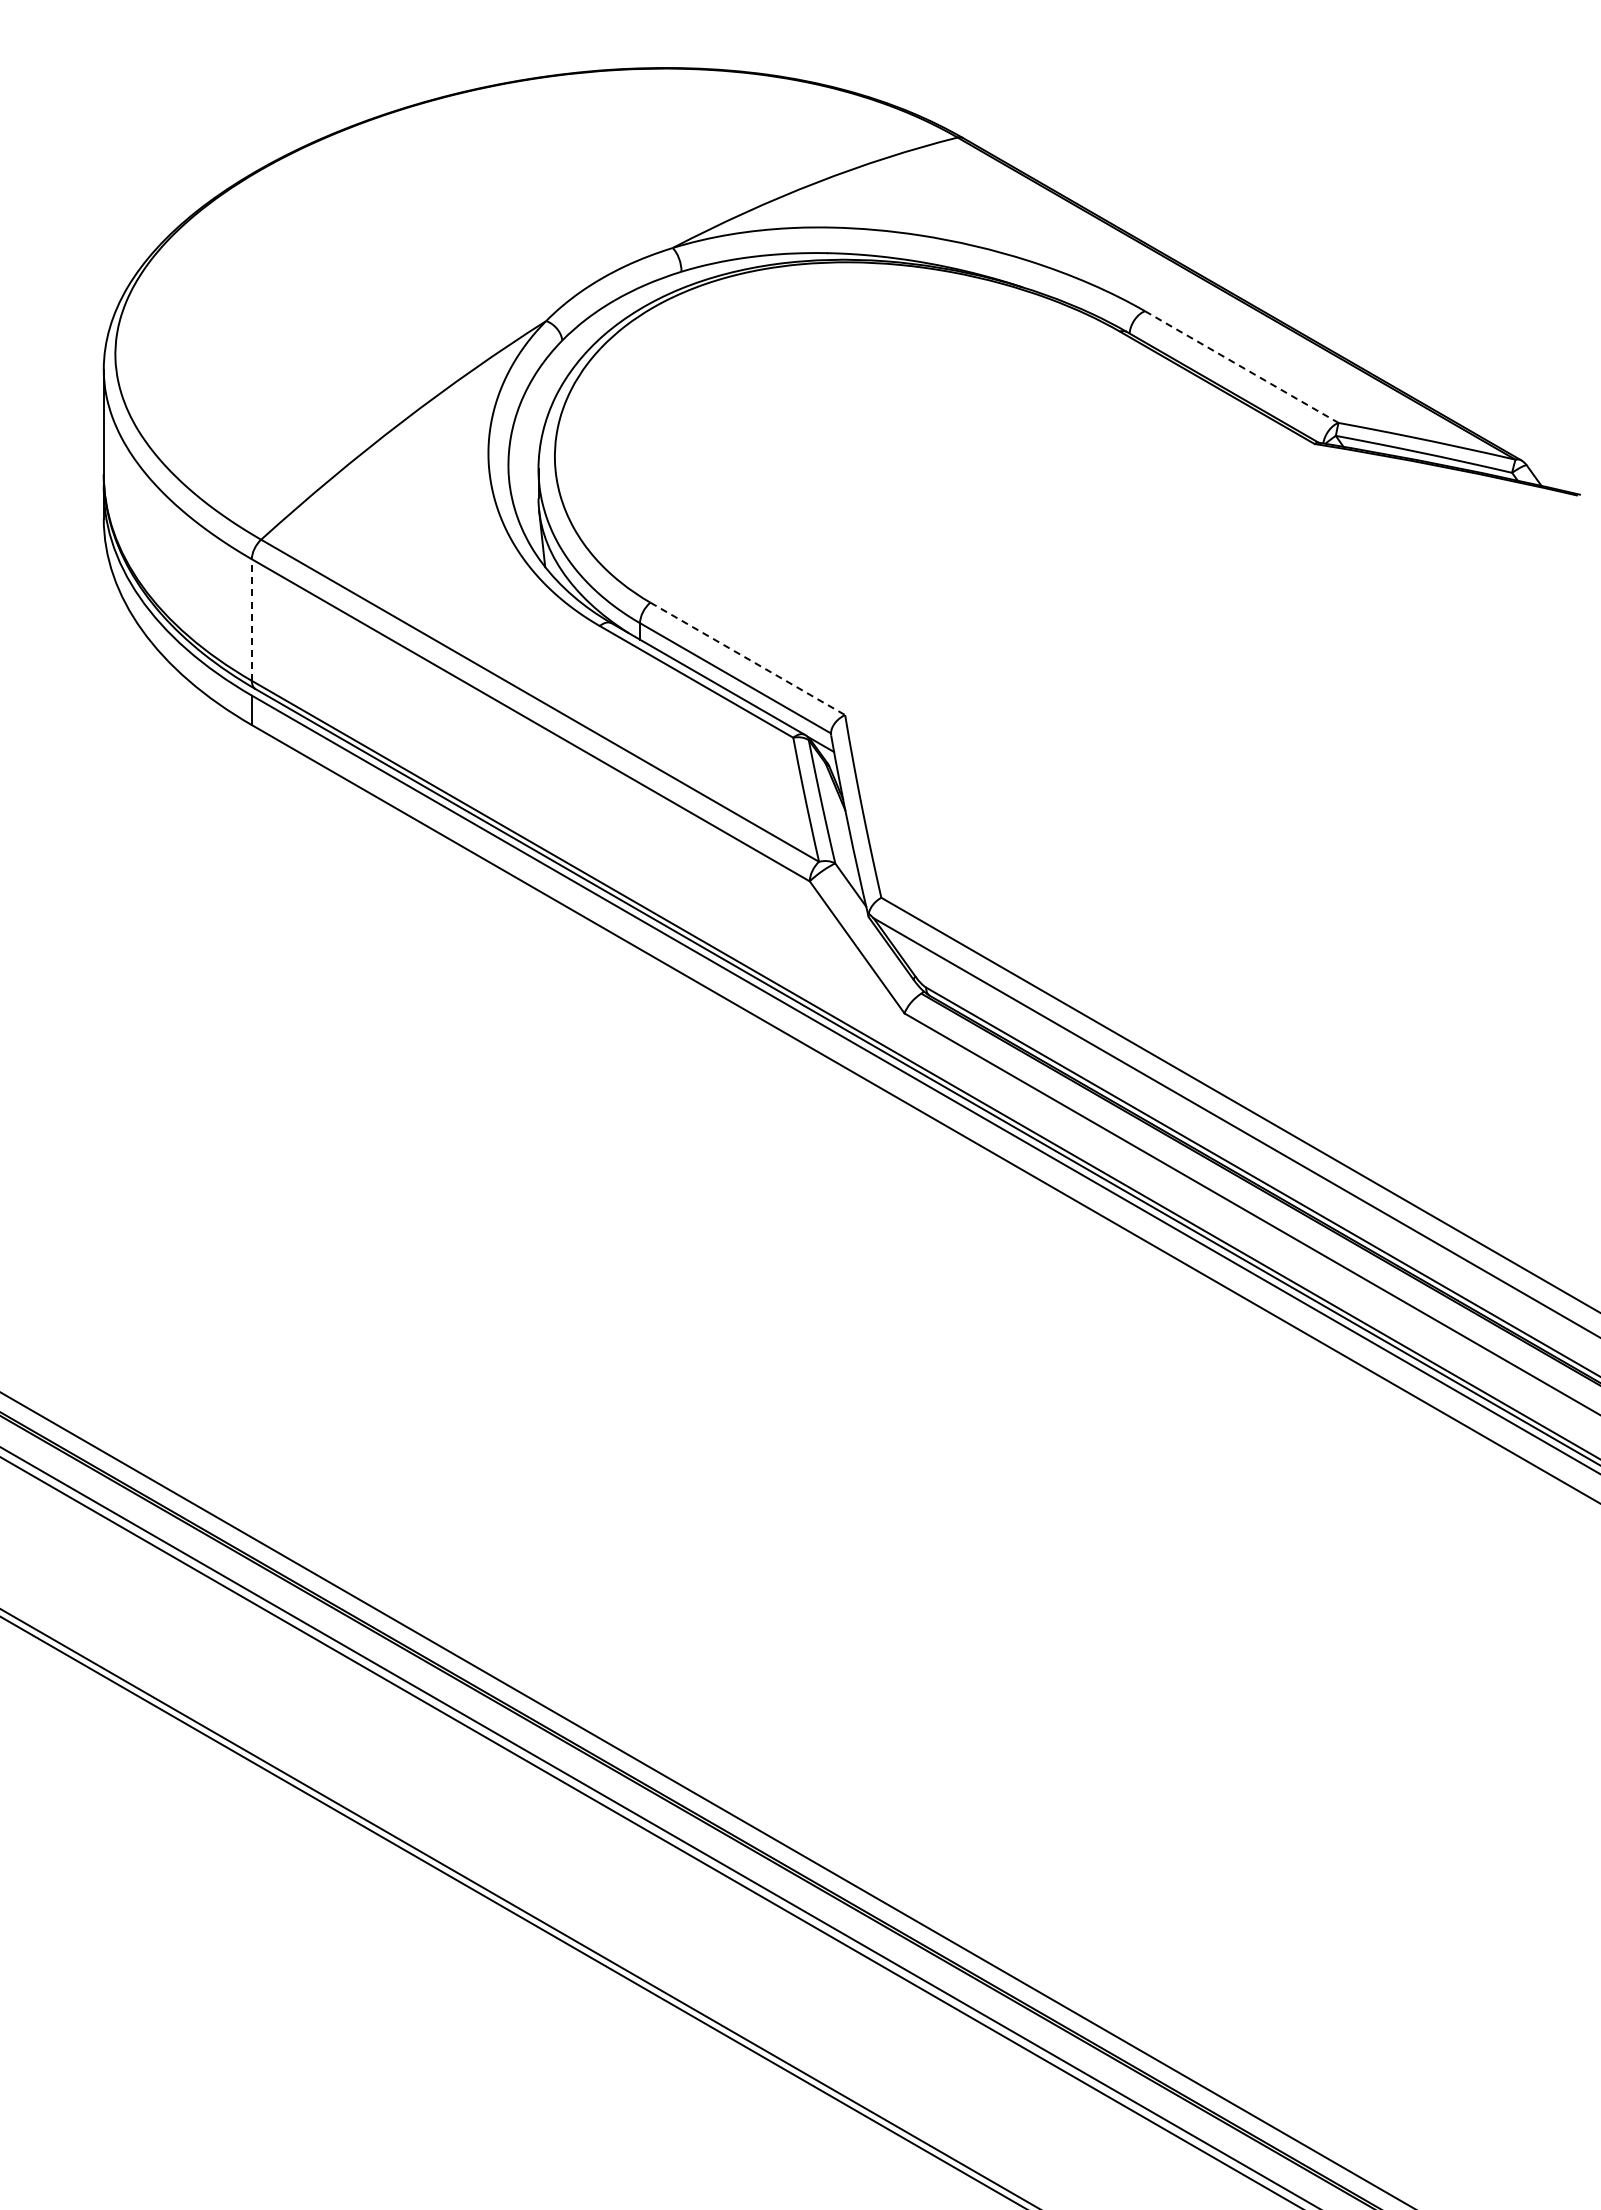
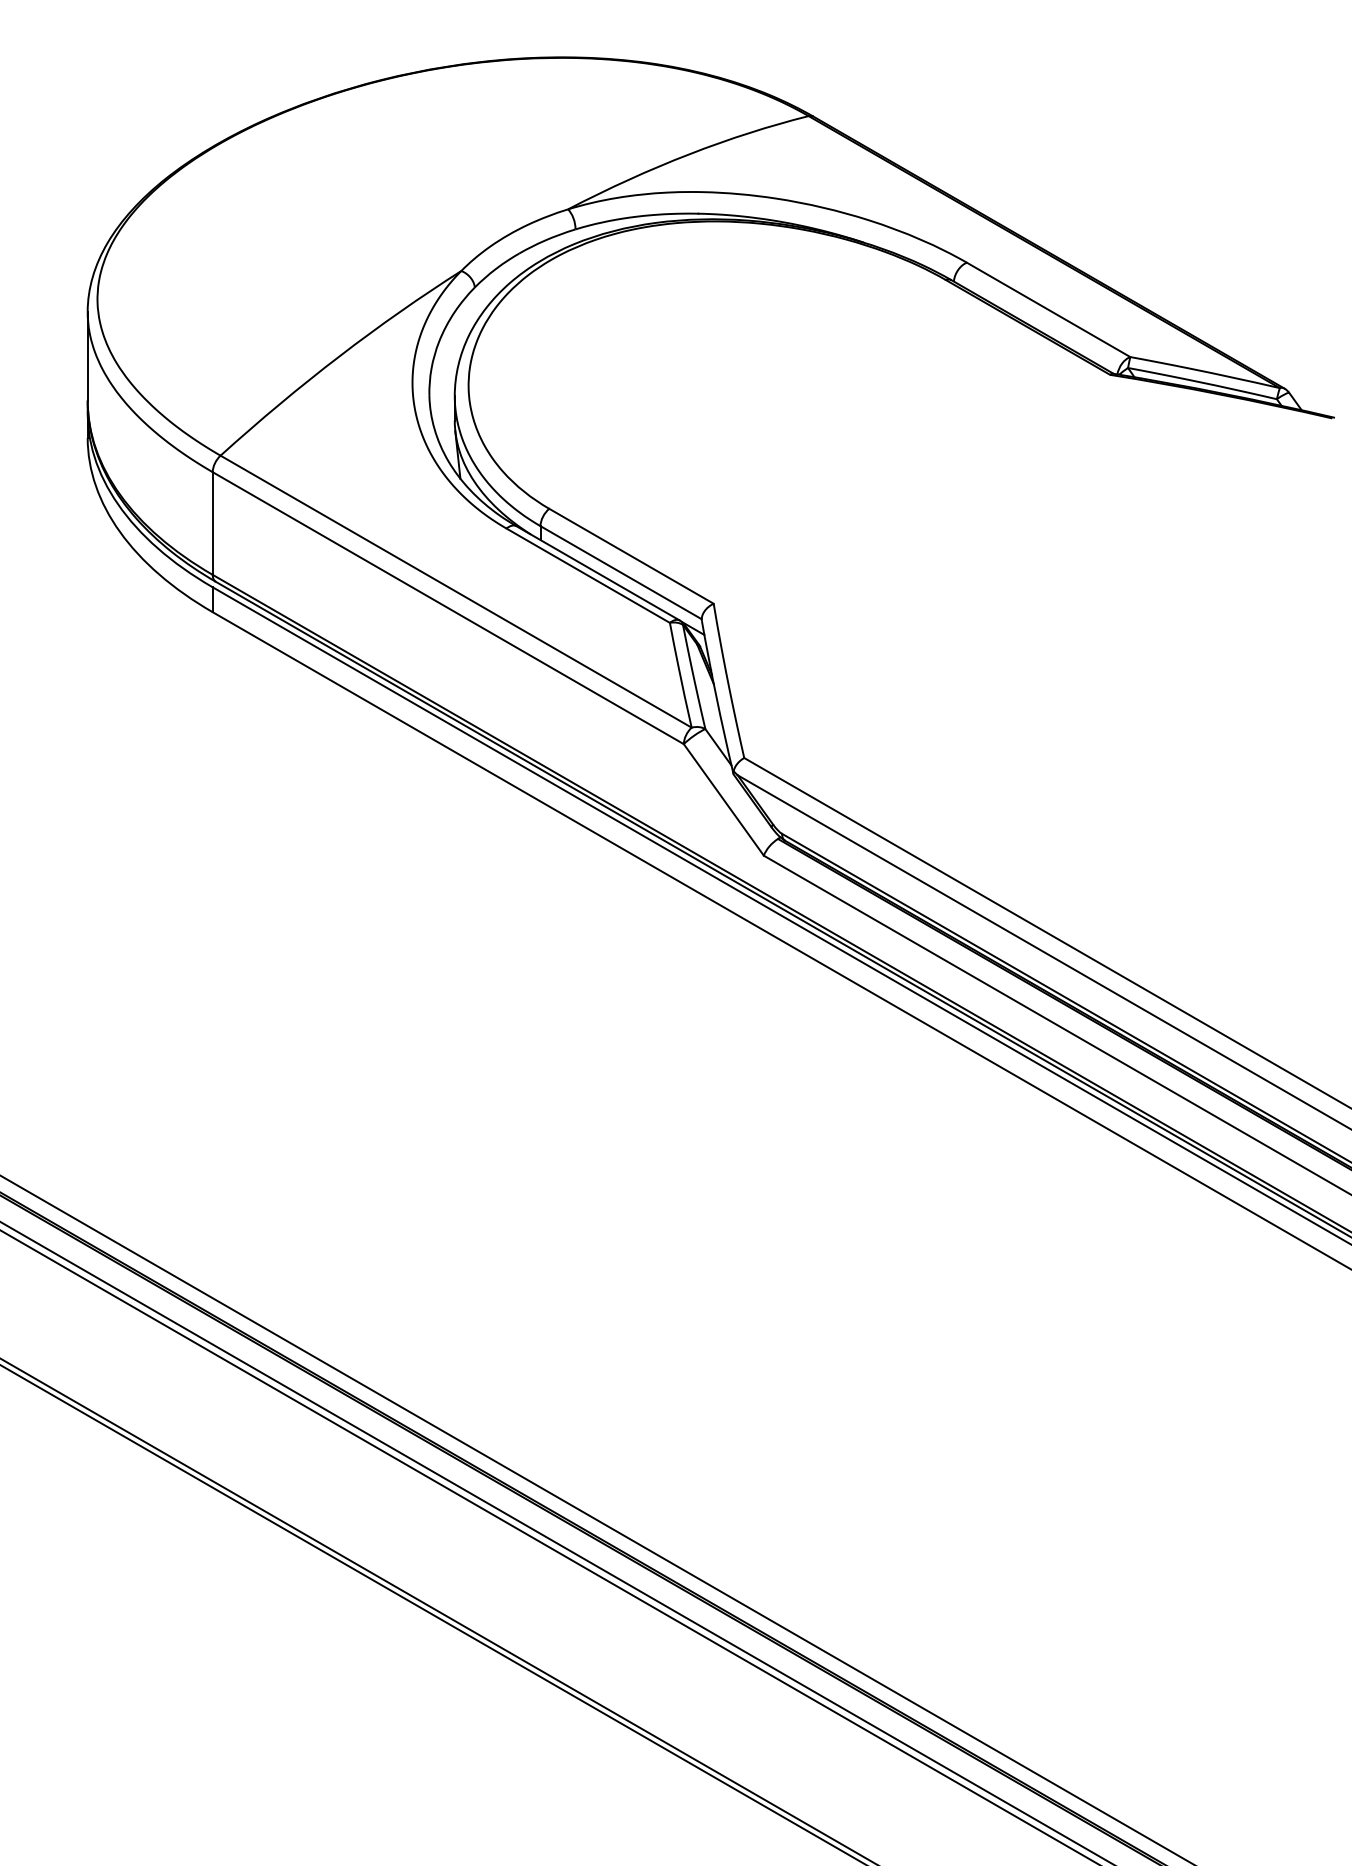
line: (1241, 367) -> (1048, 310), dashed -> solid
line: (251, 620) -> (212, 523), dashed -> solid
line: (748, 659) -> (632, 556), dashed -> solid

